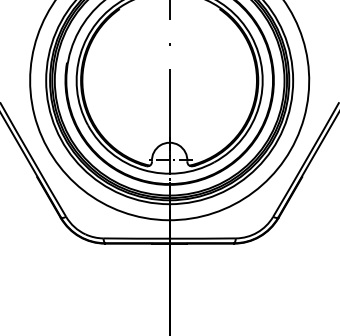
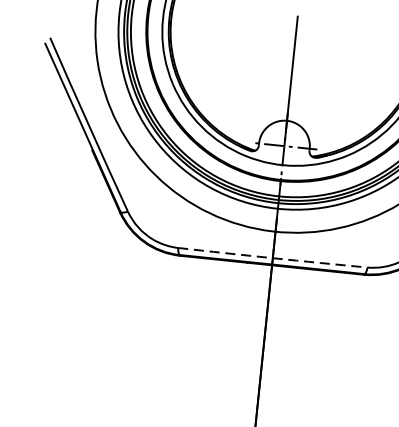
arc: (169, 238) -> (272, 257), solid -> dashed

